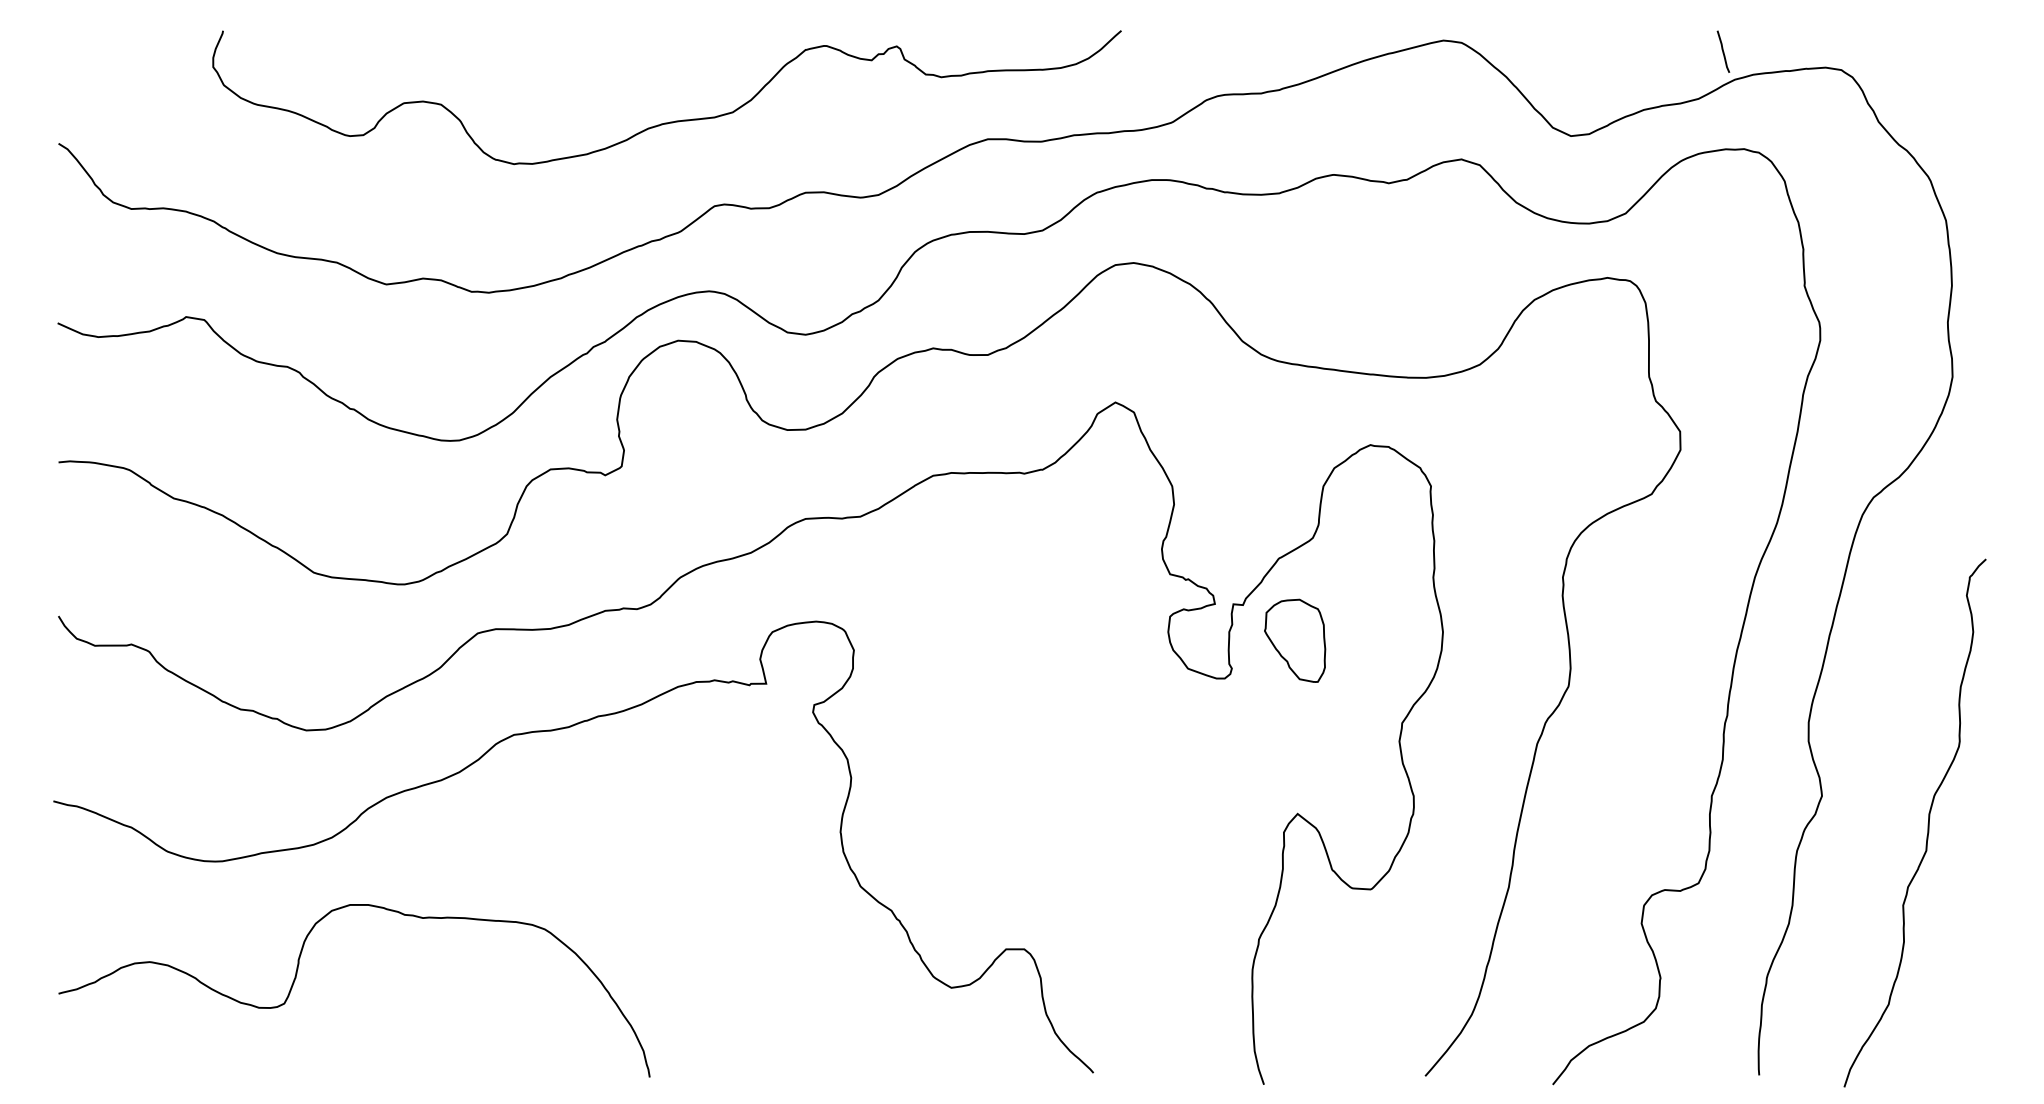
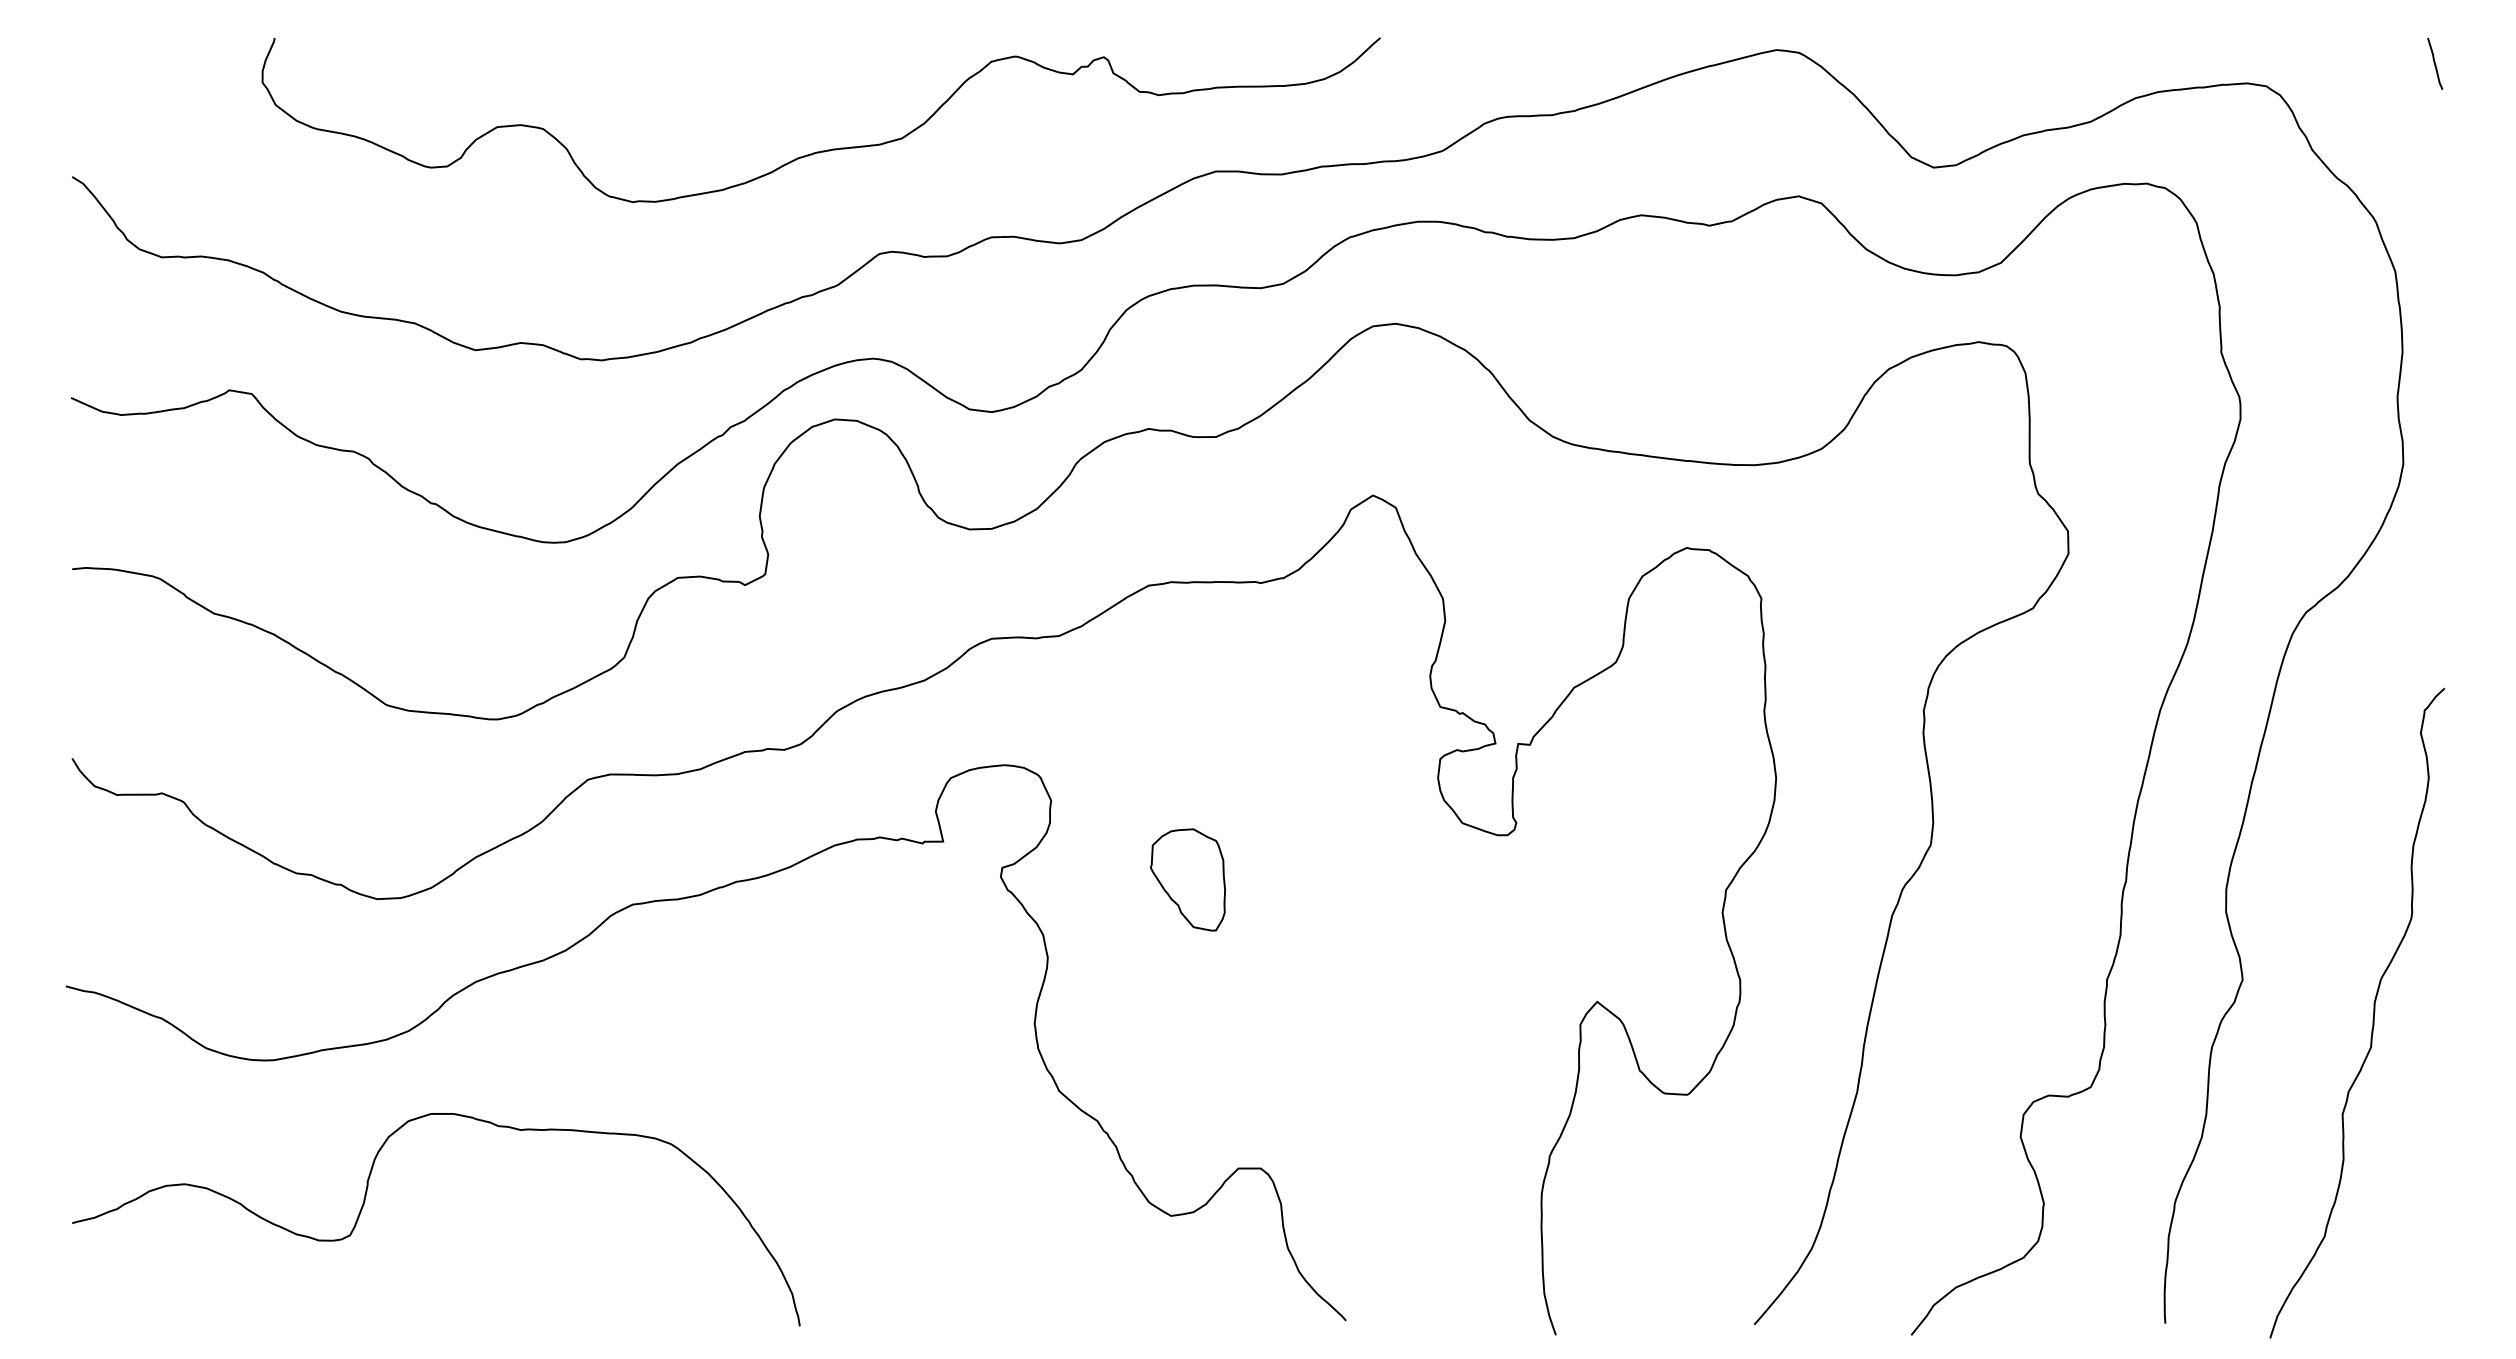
line: (1723, 51) -> (2435, 63), moved
part: (1295, 640) -> (1188, 879), moved

